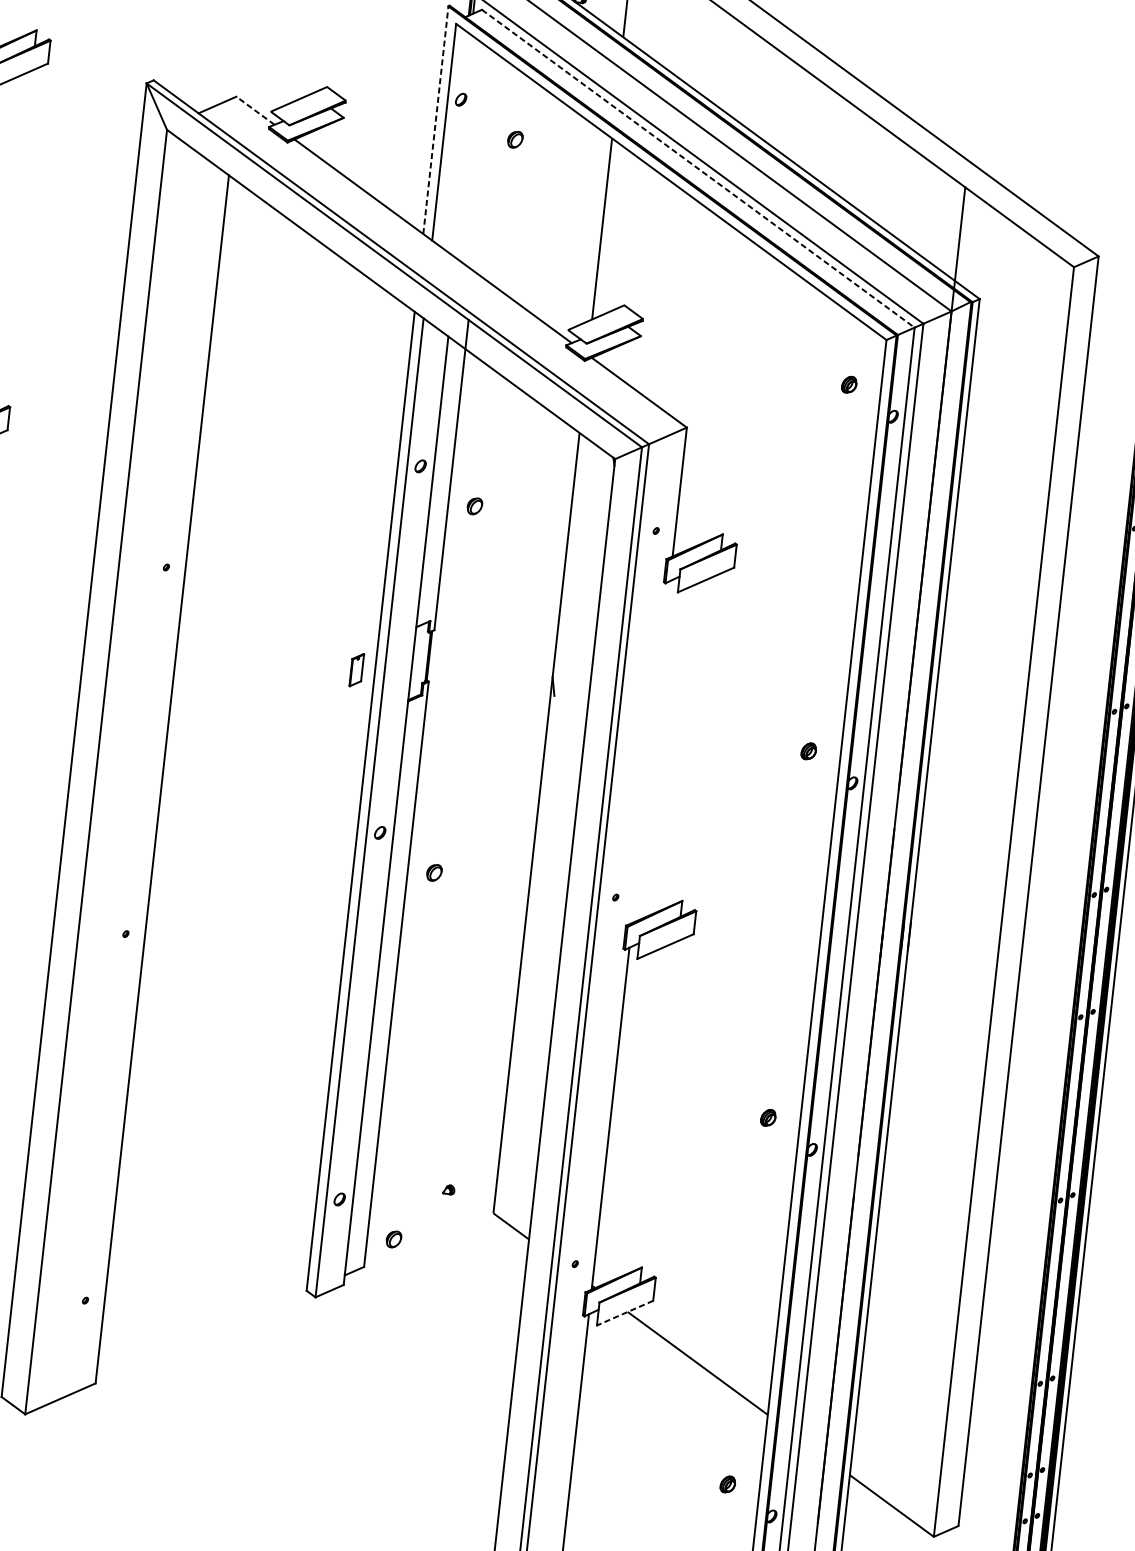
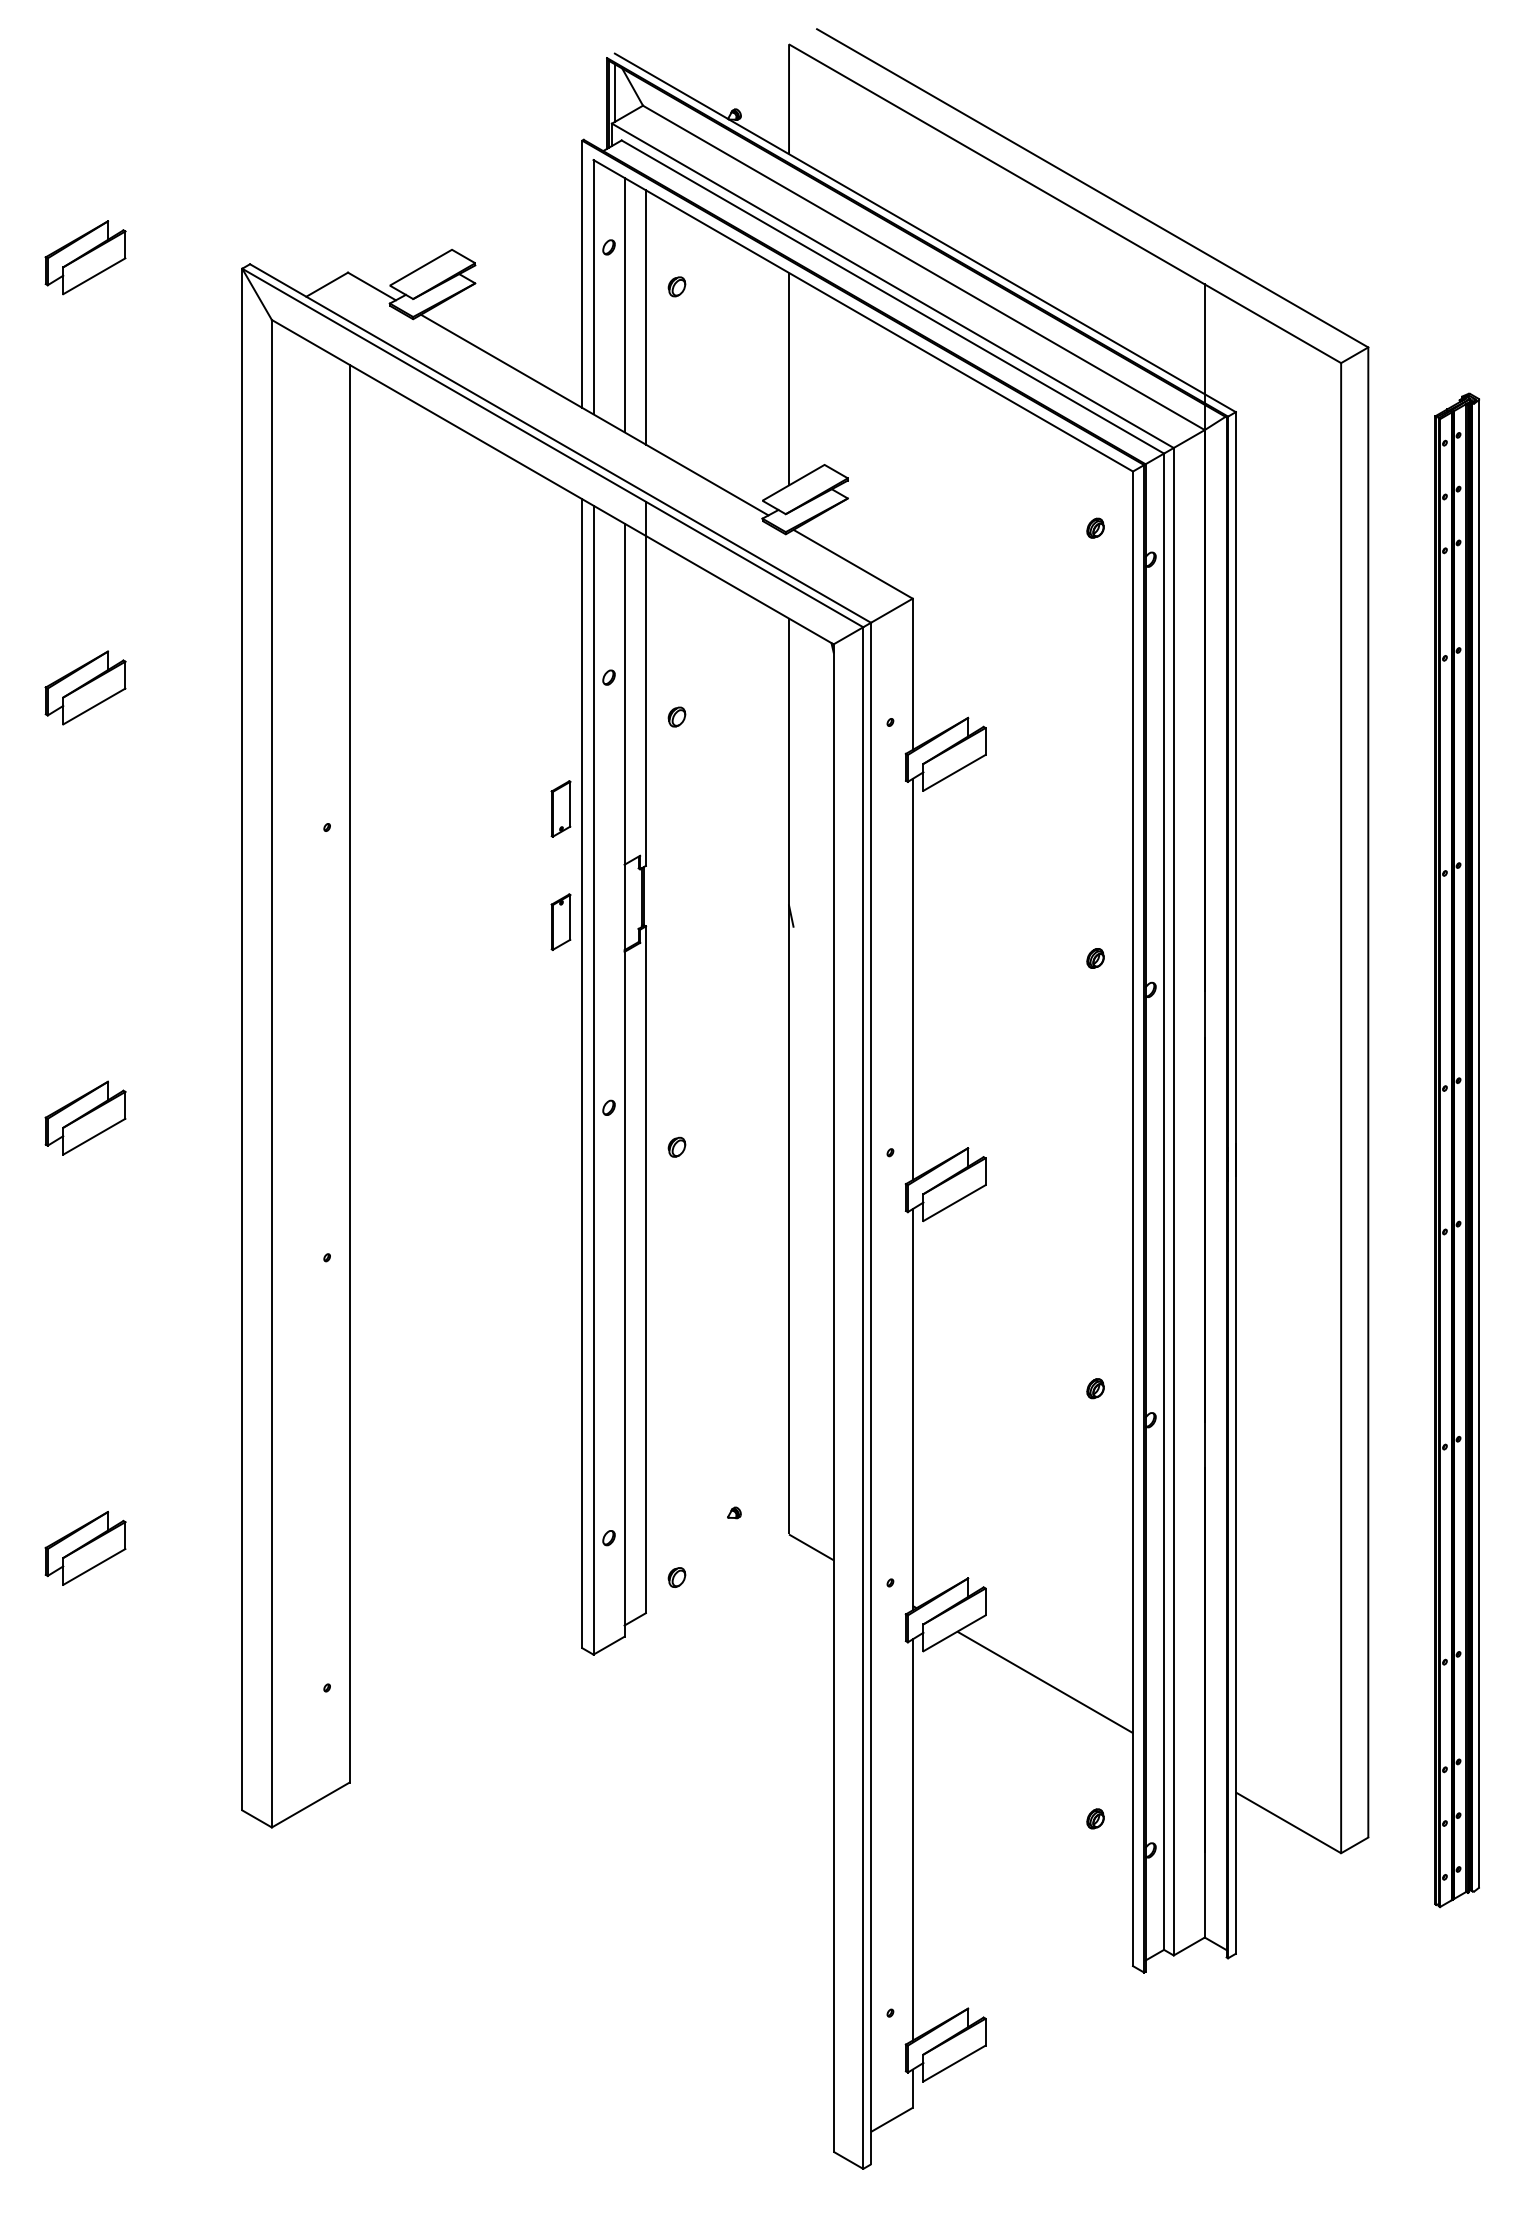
line: (255, 110) -> (371, 286), dashed -> solid
line: (435, 120) -> (582, 274), dashed -> solid
line: (468, 149) -> (624, 304), added
line: (485, 162) -> (645, 317), added
line: (698, 169) -> (893, 297), dashed -> solid
part: (367, 573) -> (560, 808), added
part: (356, 669) -> (560, 921), size x1.43
line: (650, 752) -> (912, 979), added
line: (625, 1313) -> (954, 1633), dashed -> solid

